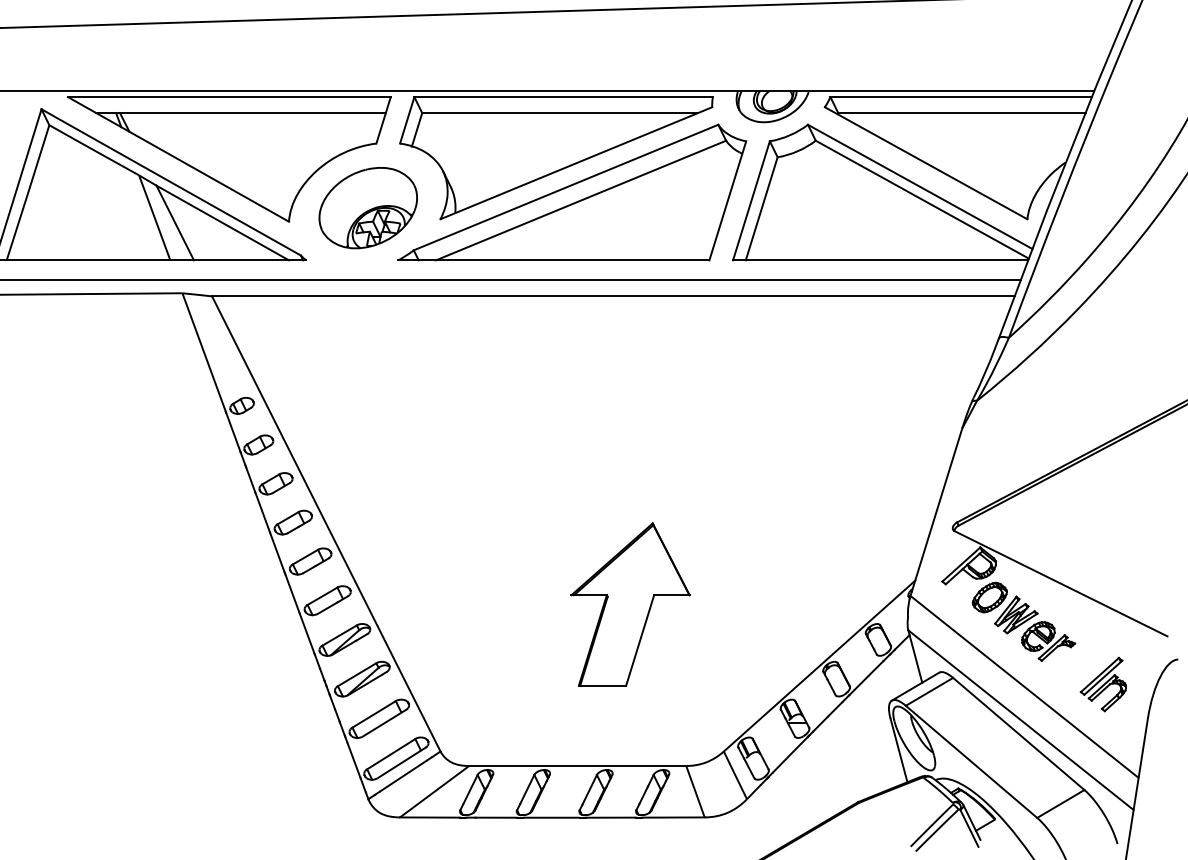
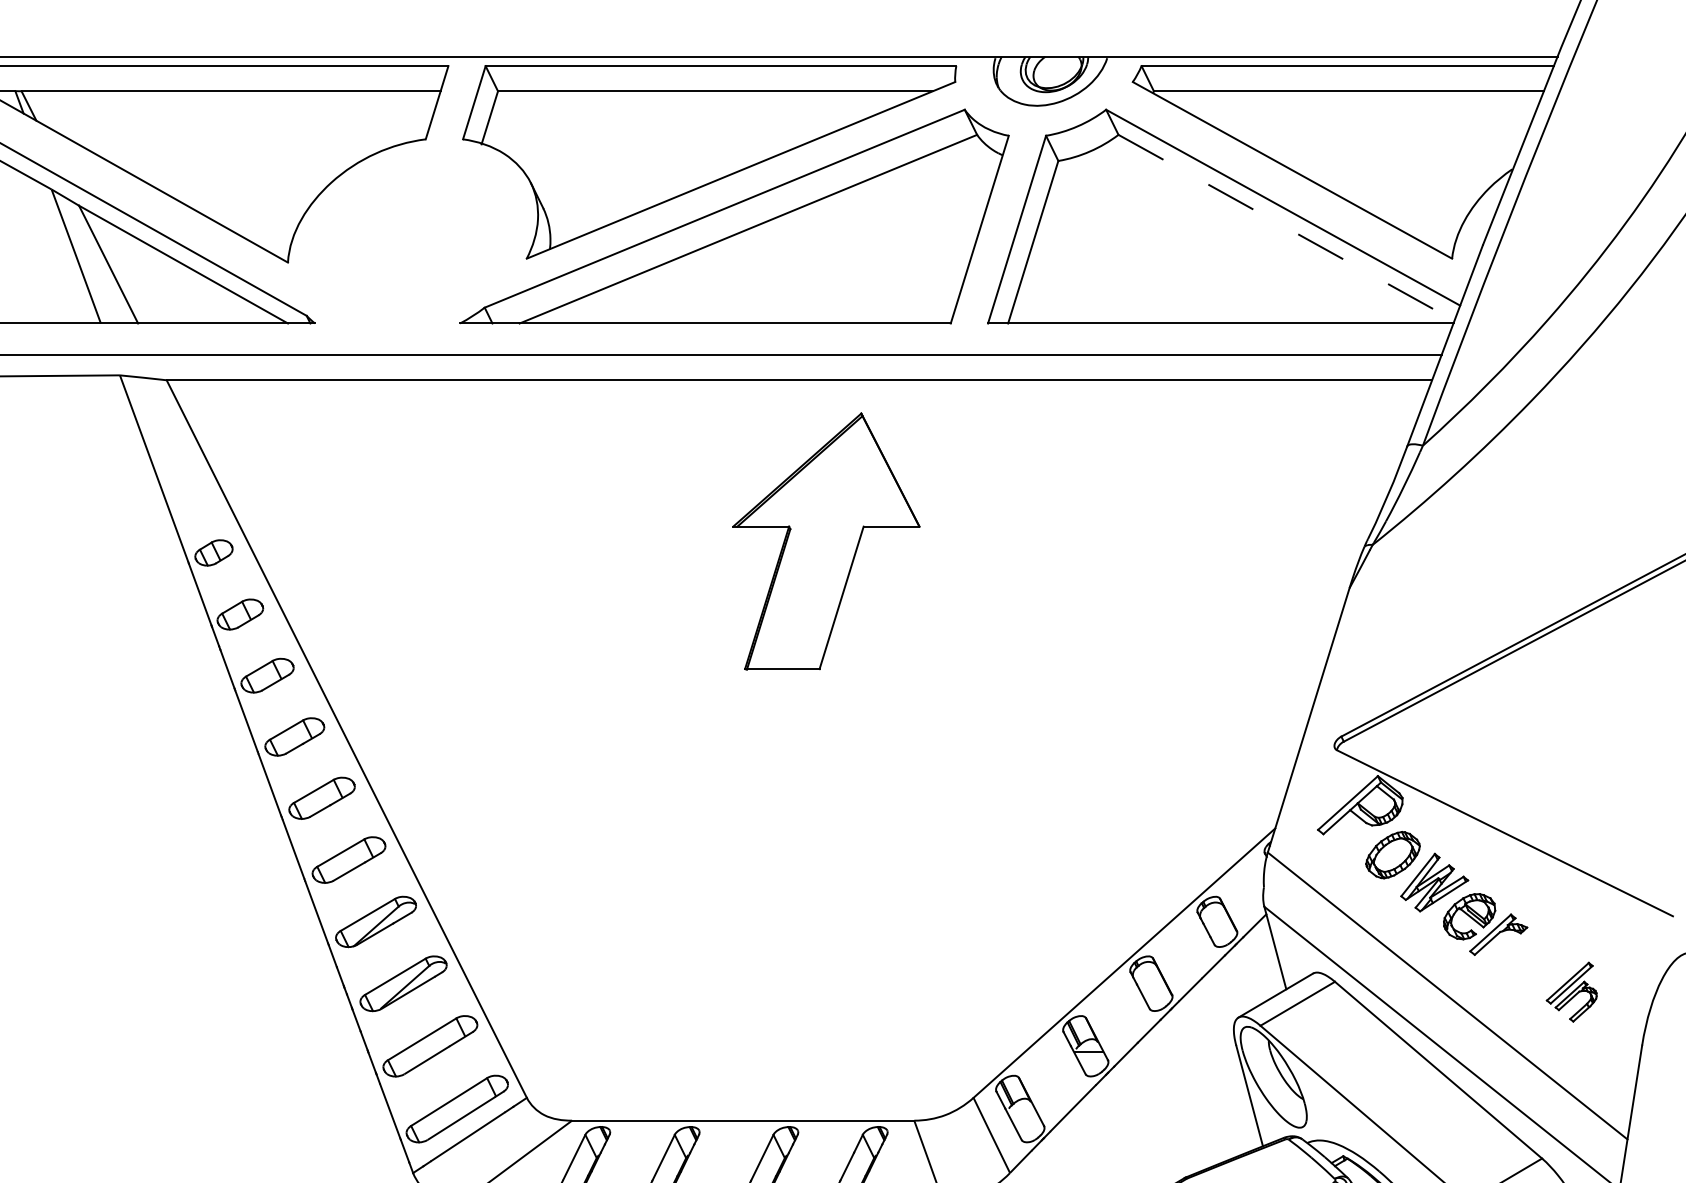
line: (922, 199) -> (1286, 227), solid -> dashed
part: (367, 208) -> (411, 241), removed
part: (630, 604) -> (826, 541), moved
part: (1102, 684) -> (1570, 992), size x0.7

